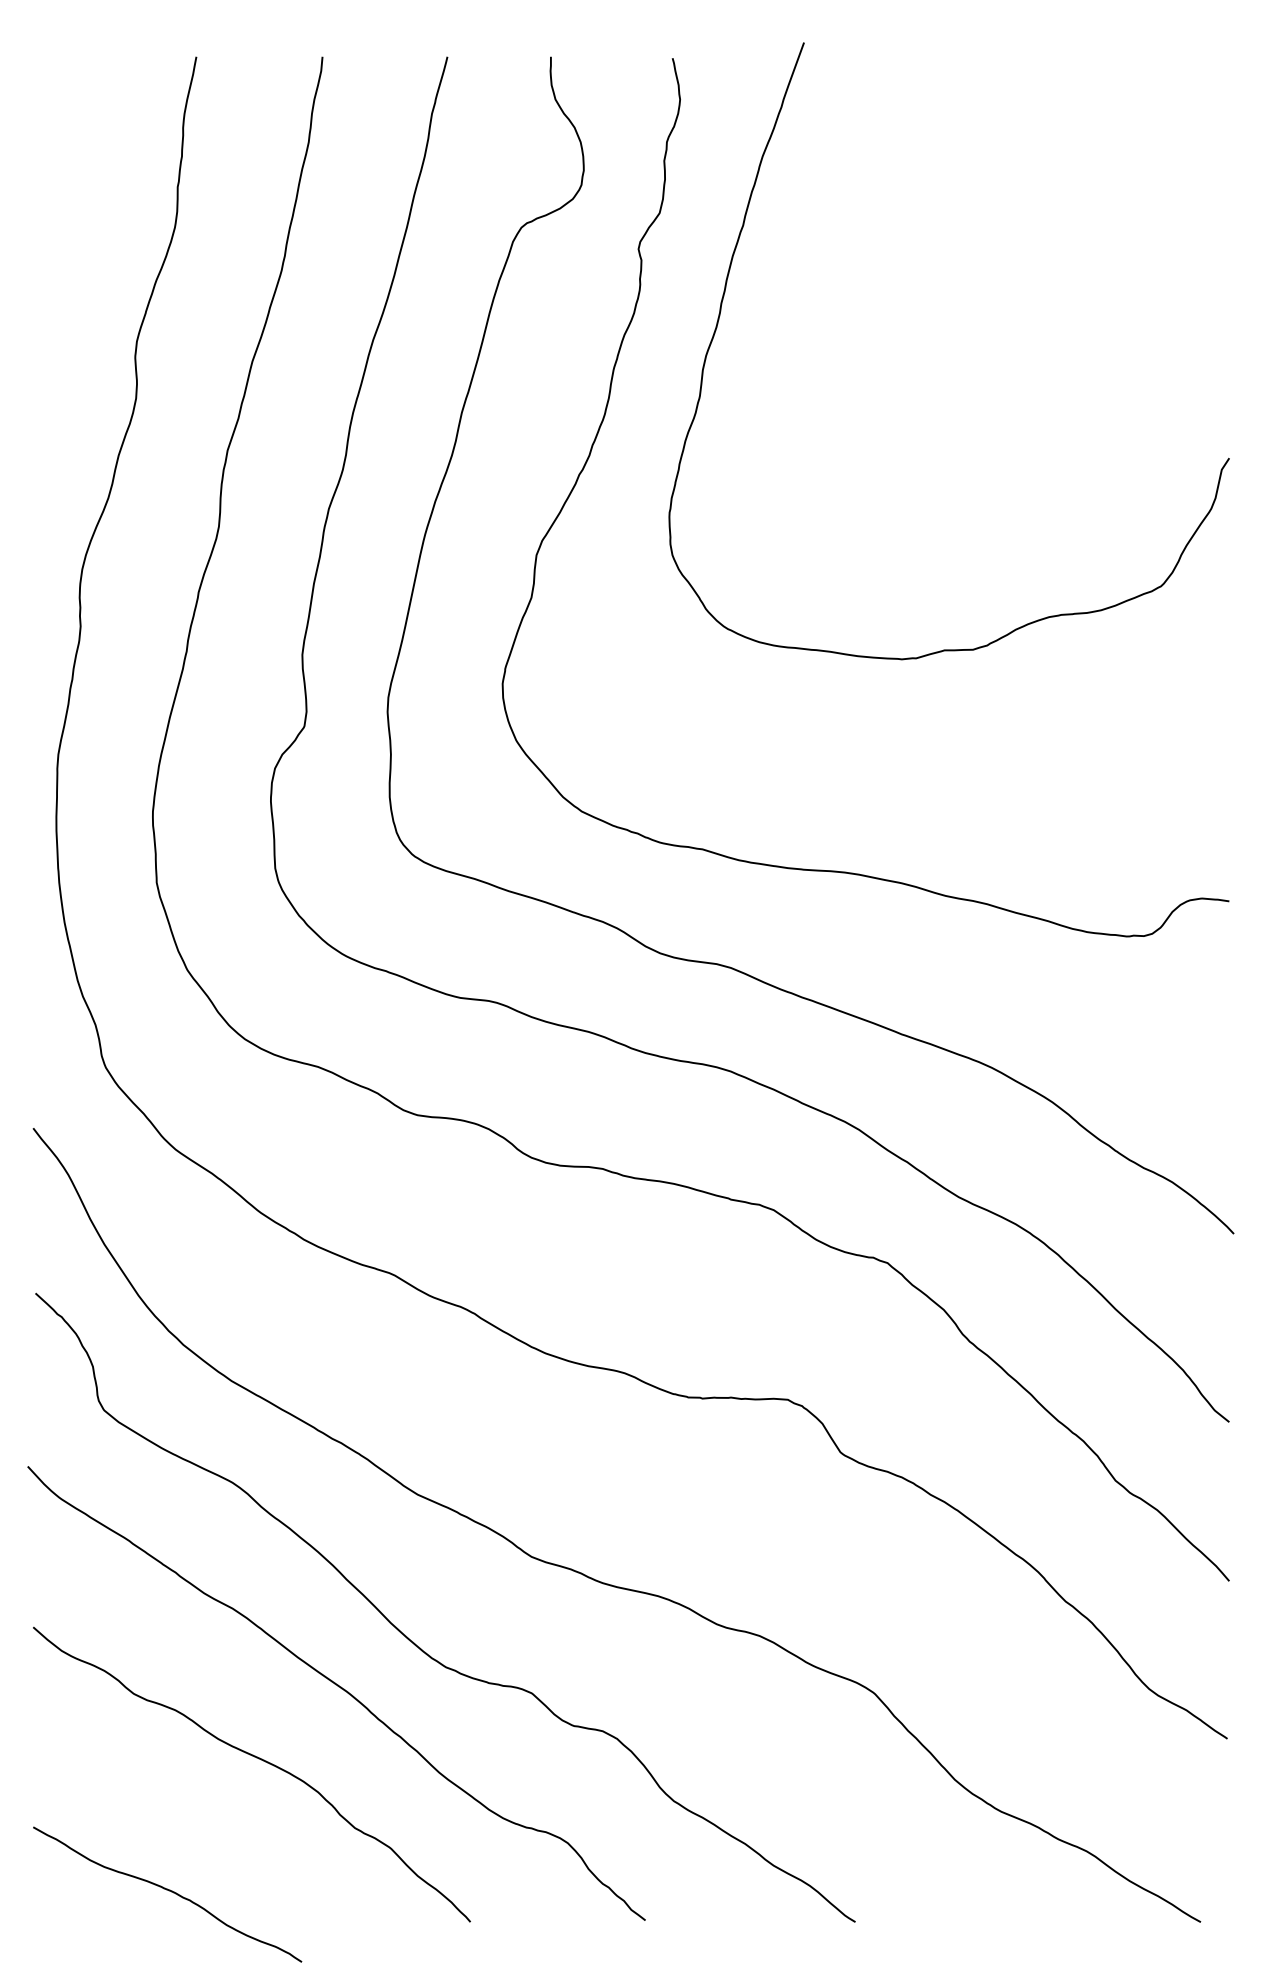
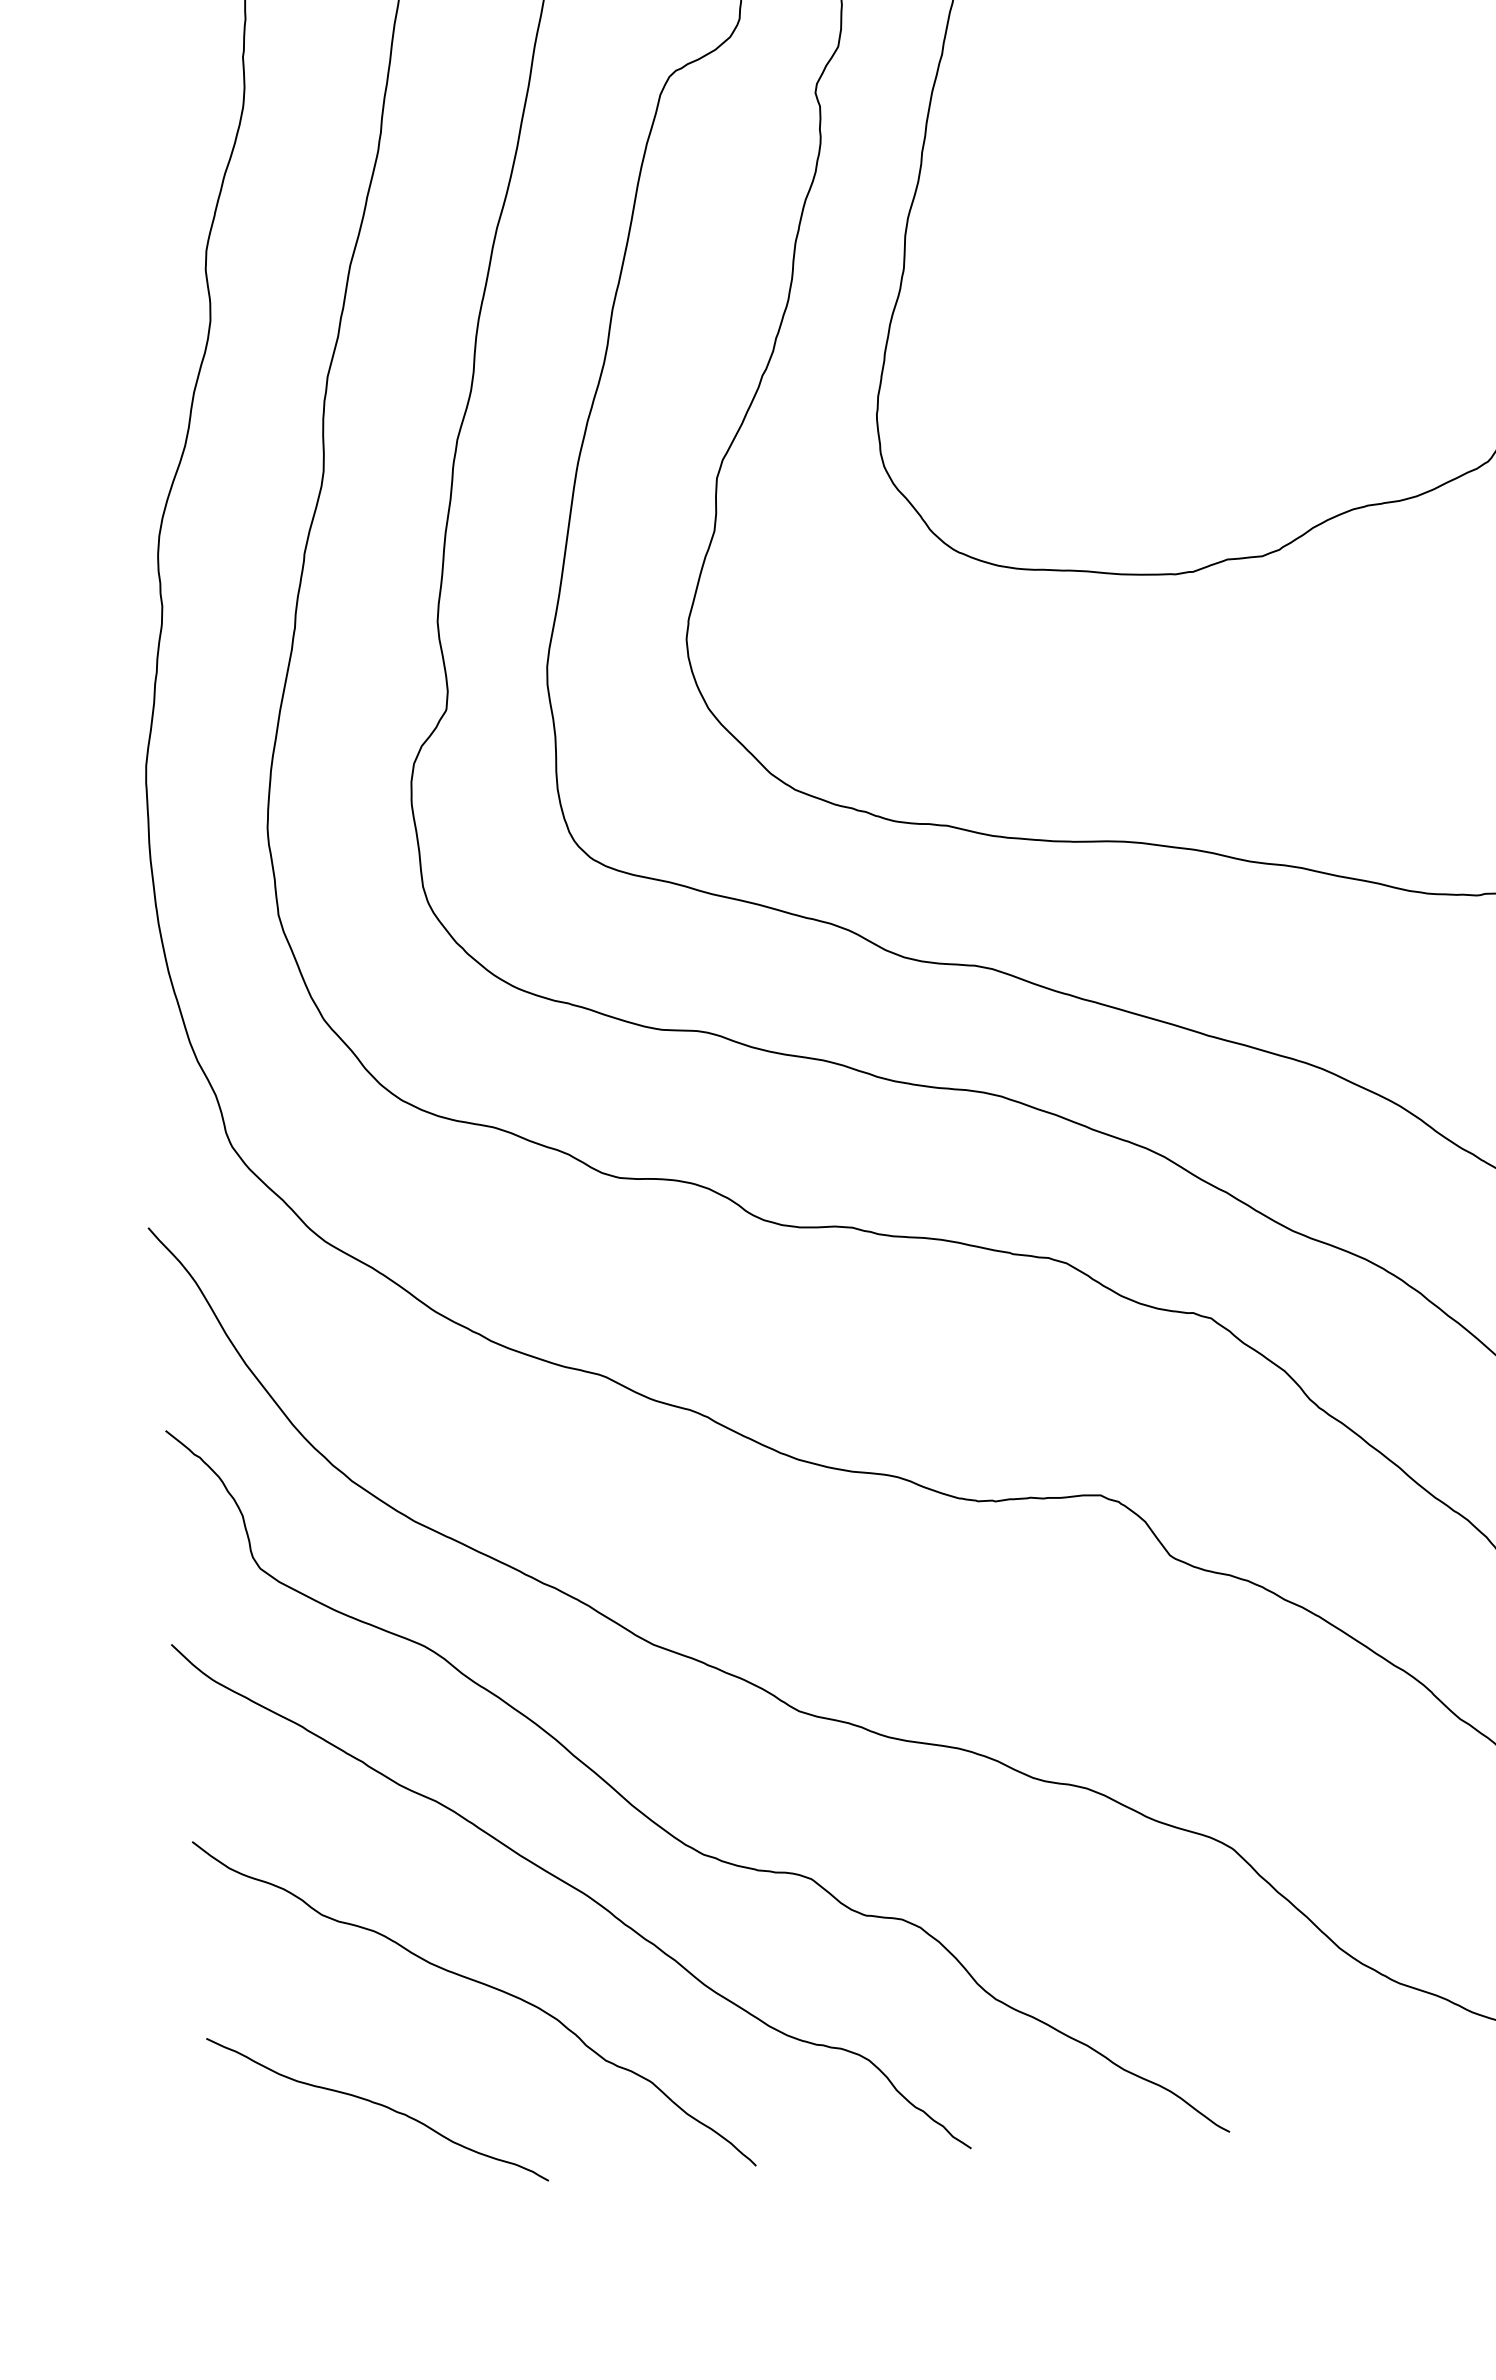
curve: (169, 1891) -> (379, 2105), moved

